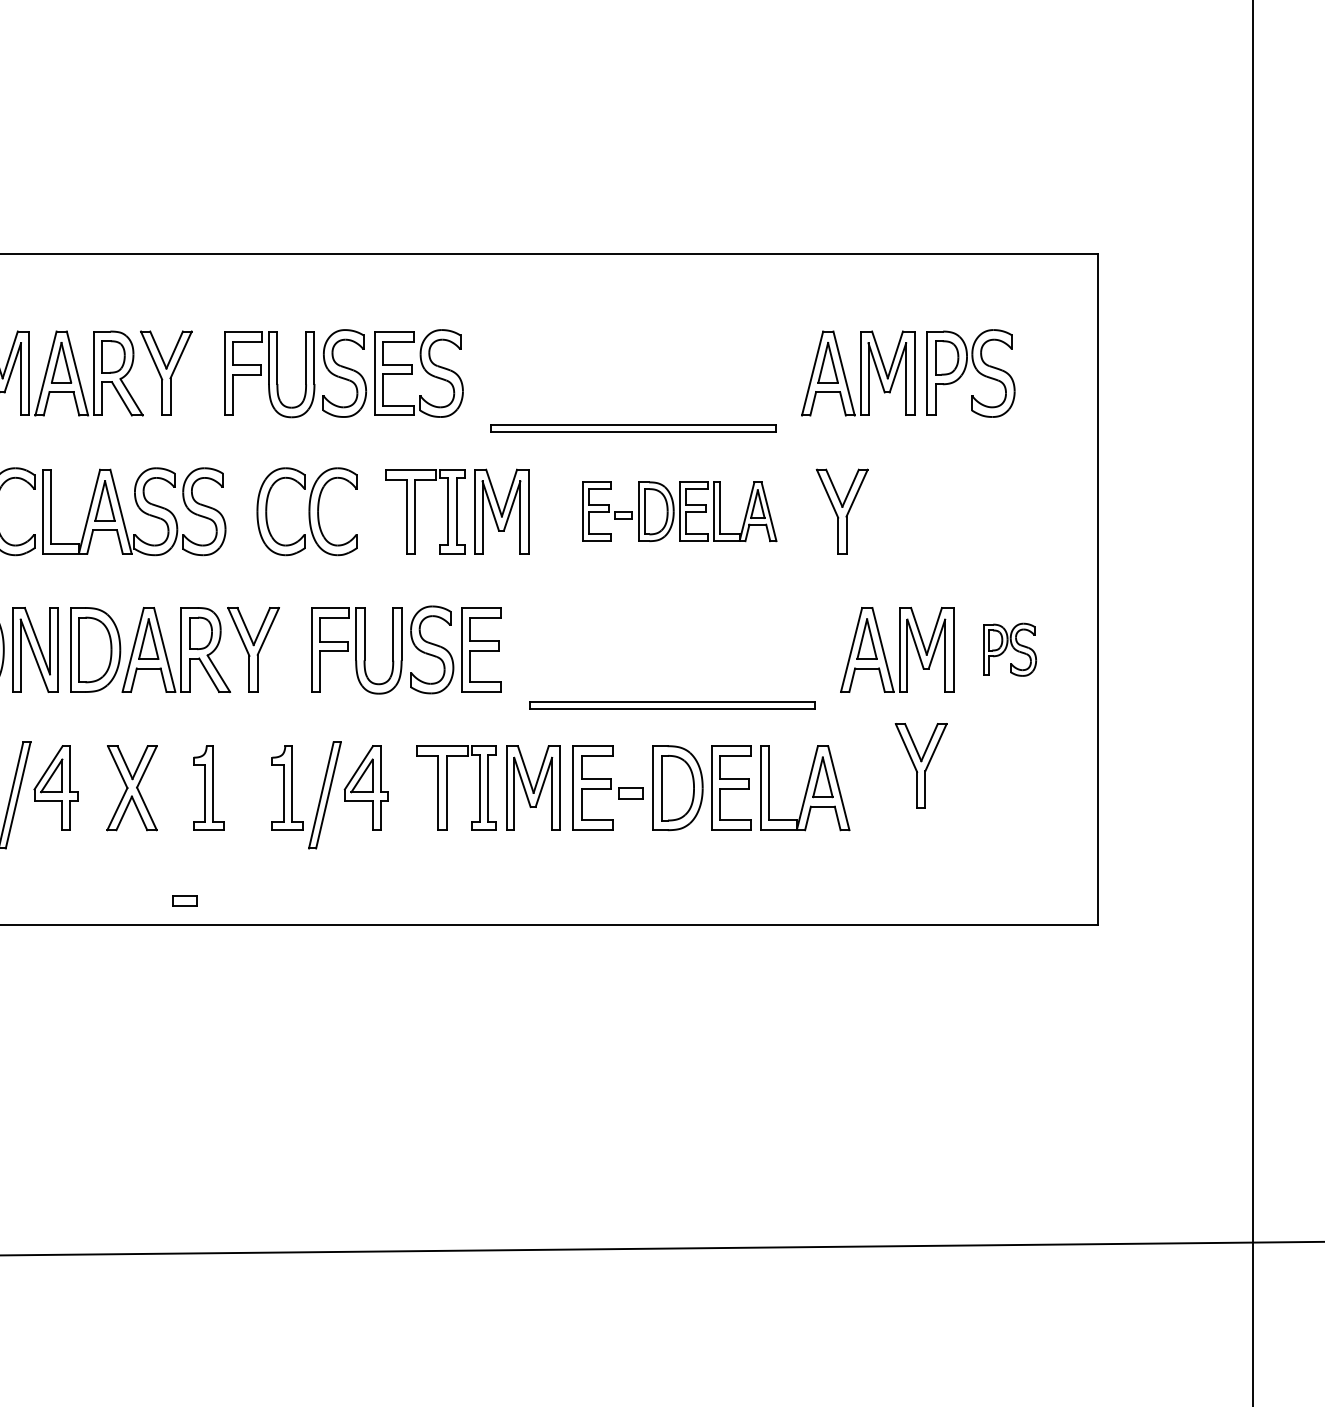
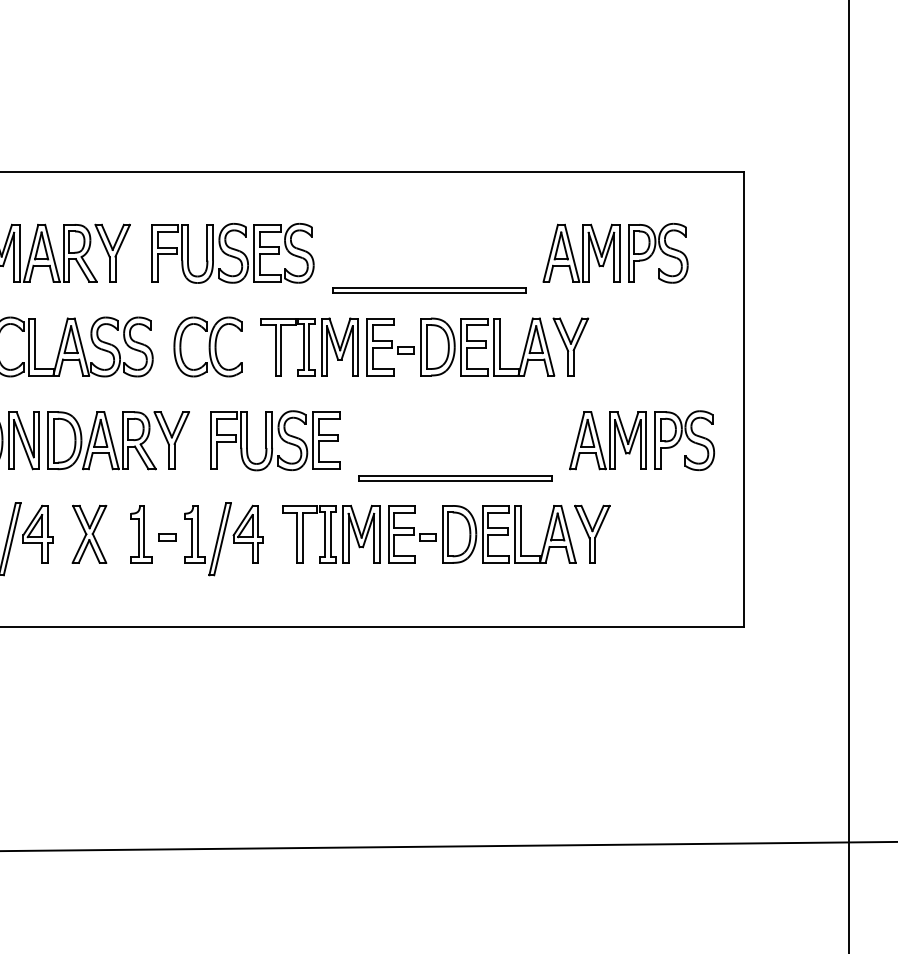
part: (679, 510) -> (460, 346), size x1.43
part: (1009, 649) -> (684, 440), size x1.67
part: (921, 764) -> (592, 533), moved
part: (185, 900) -> (167, 537), moved

